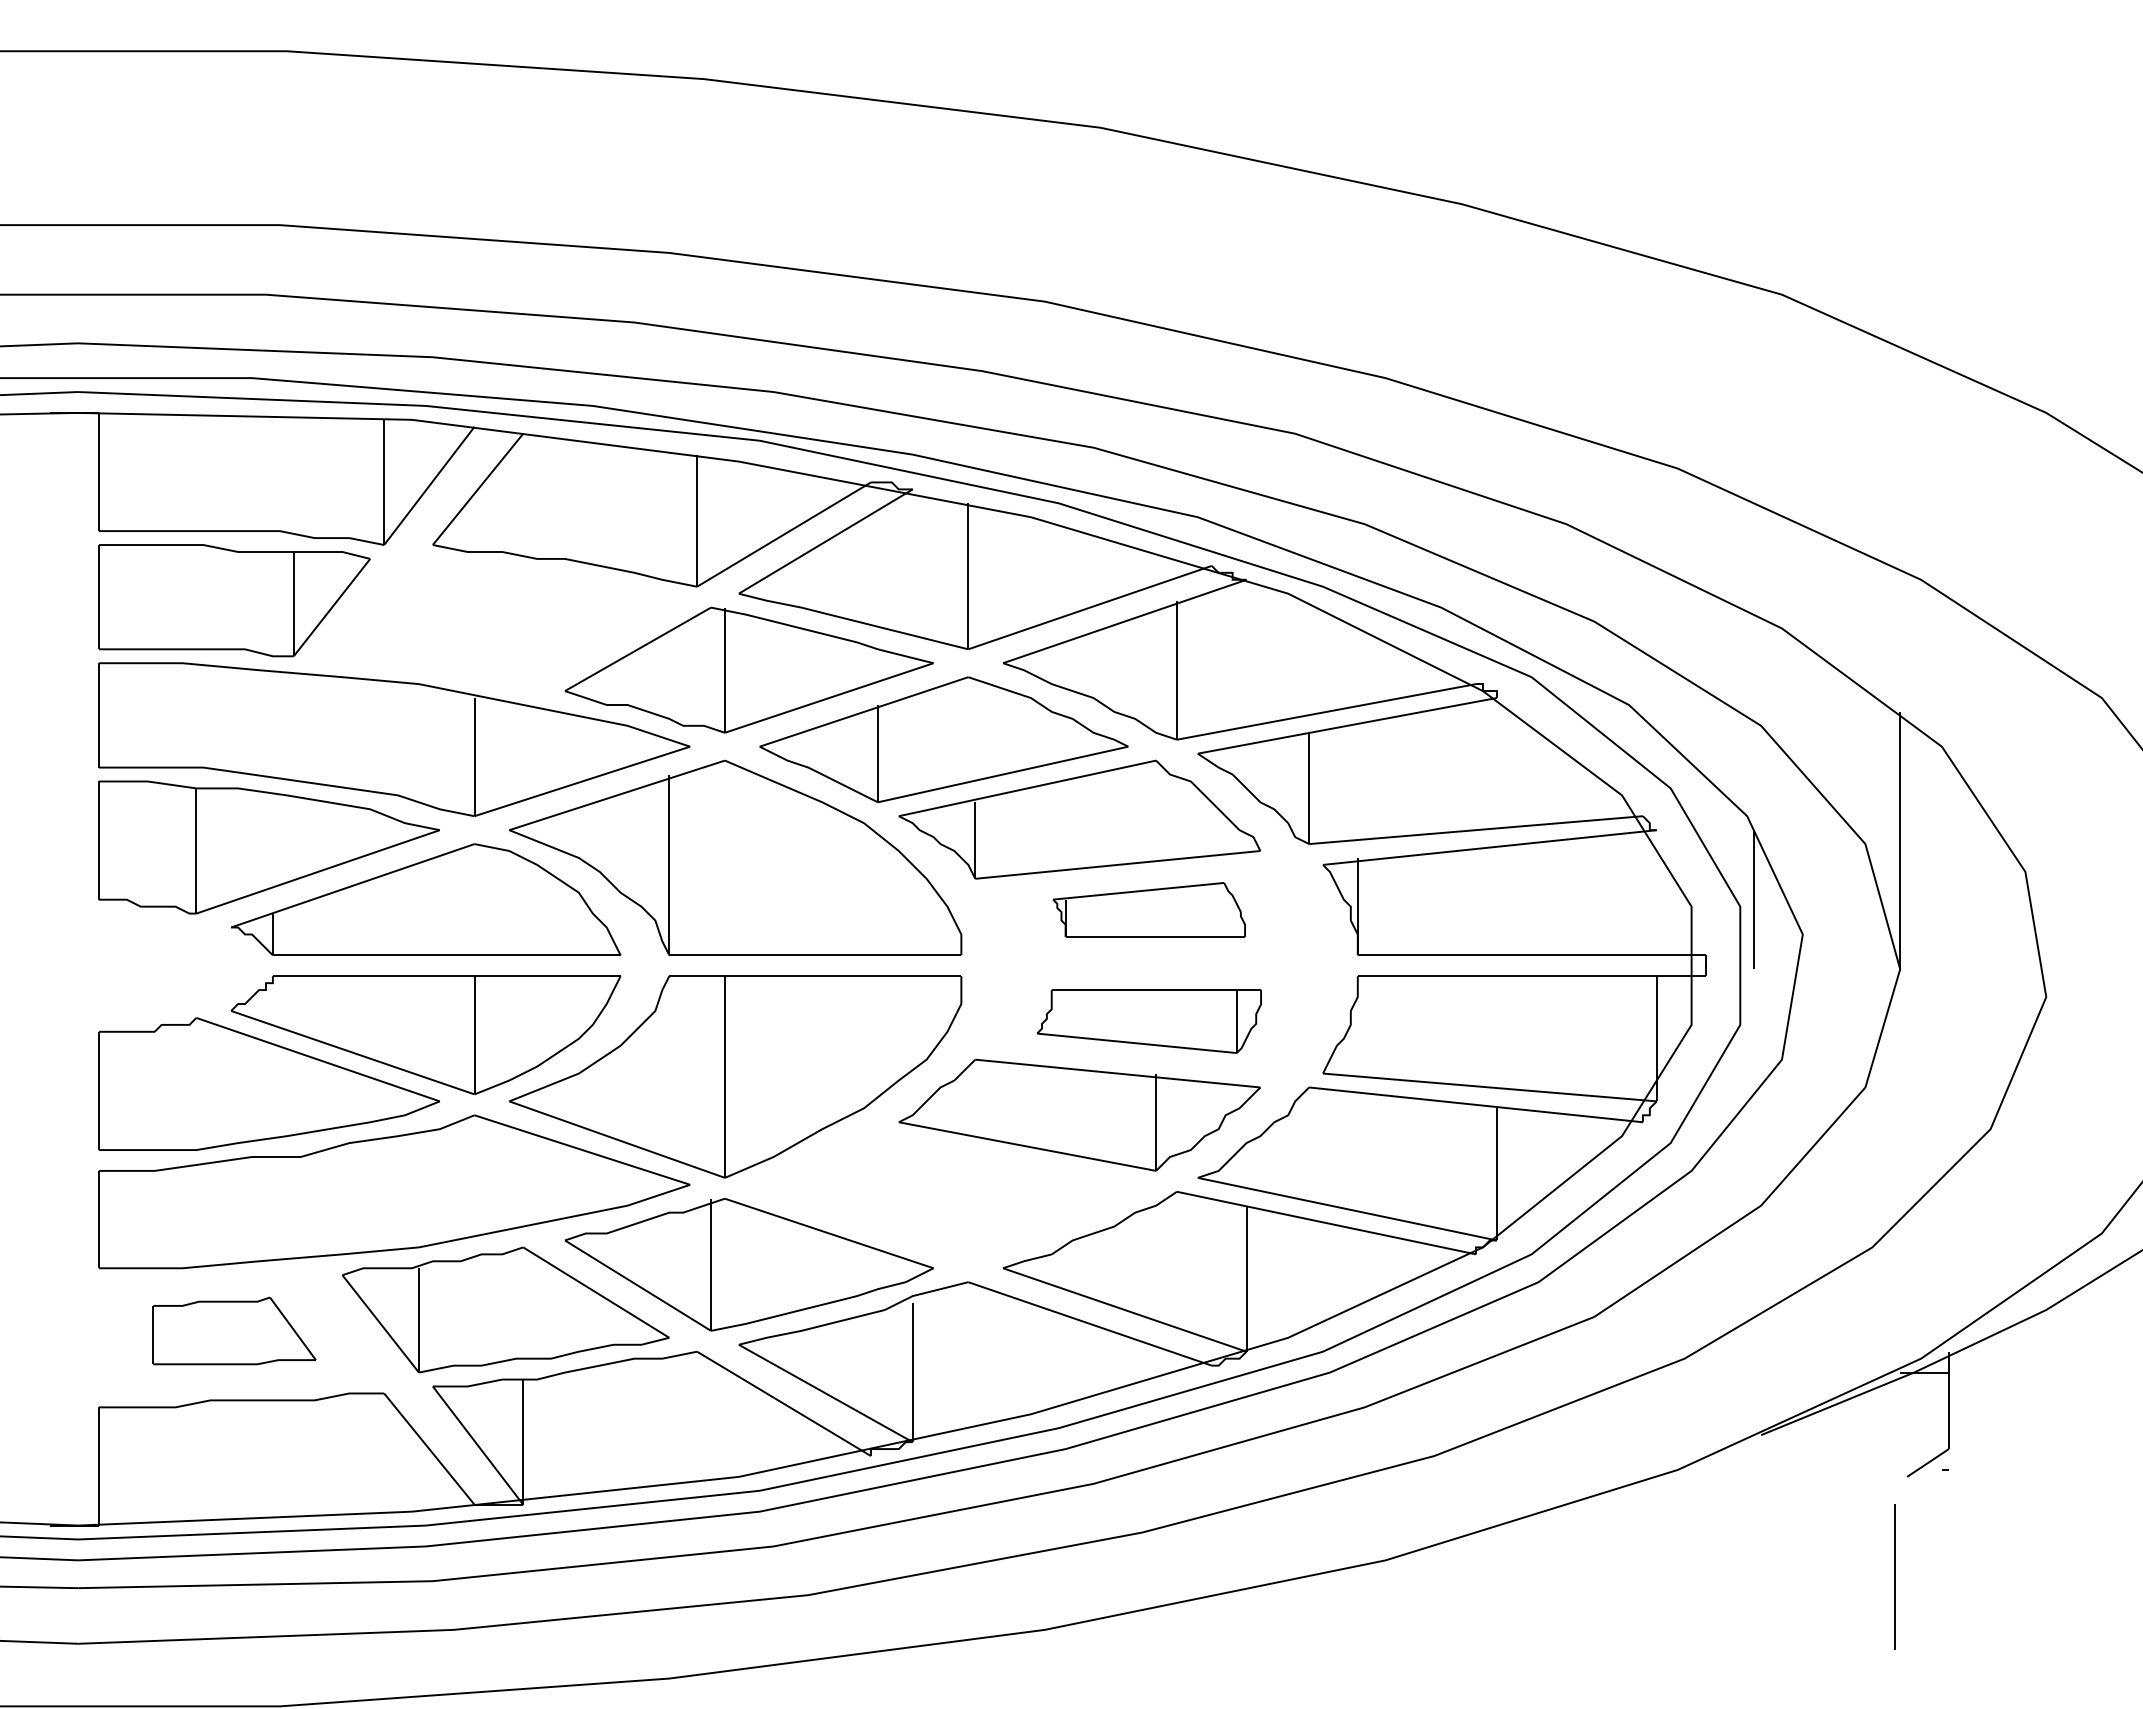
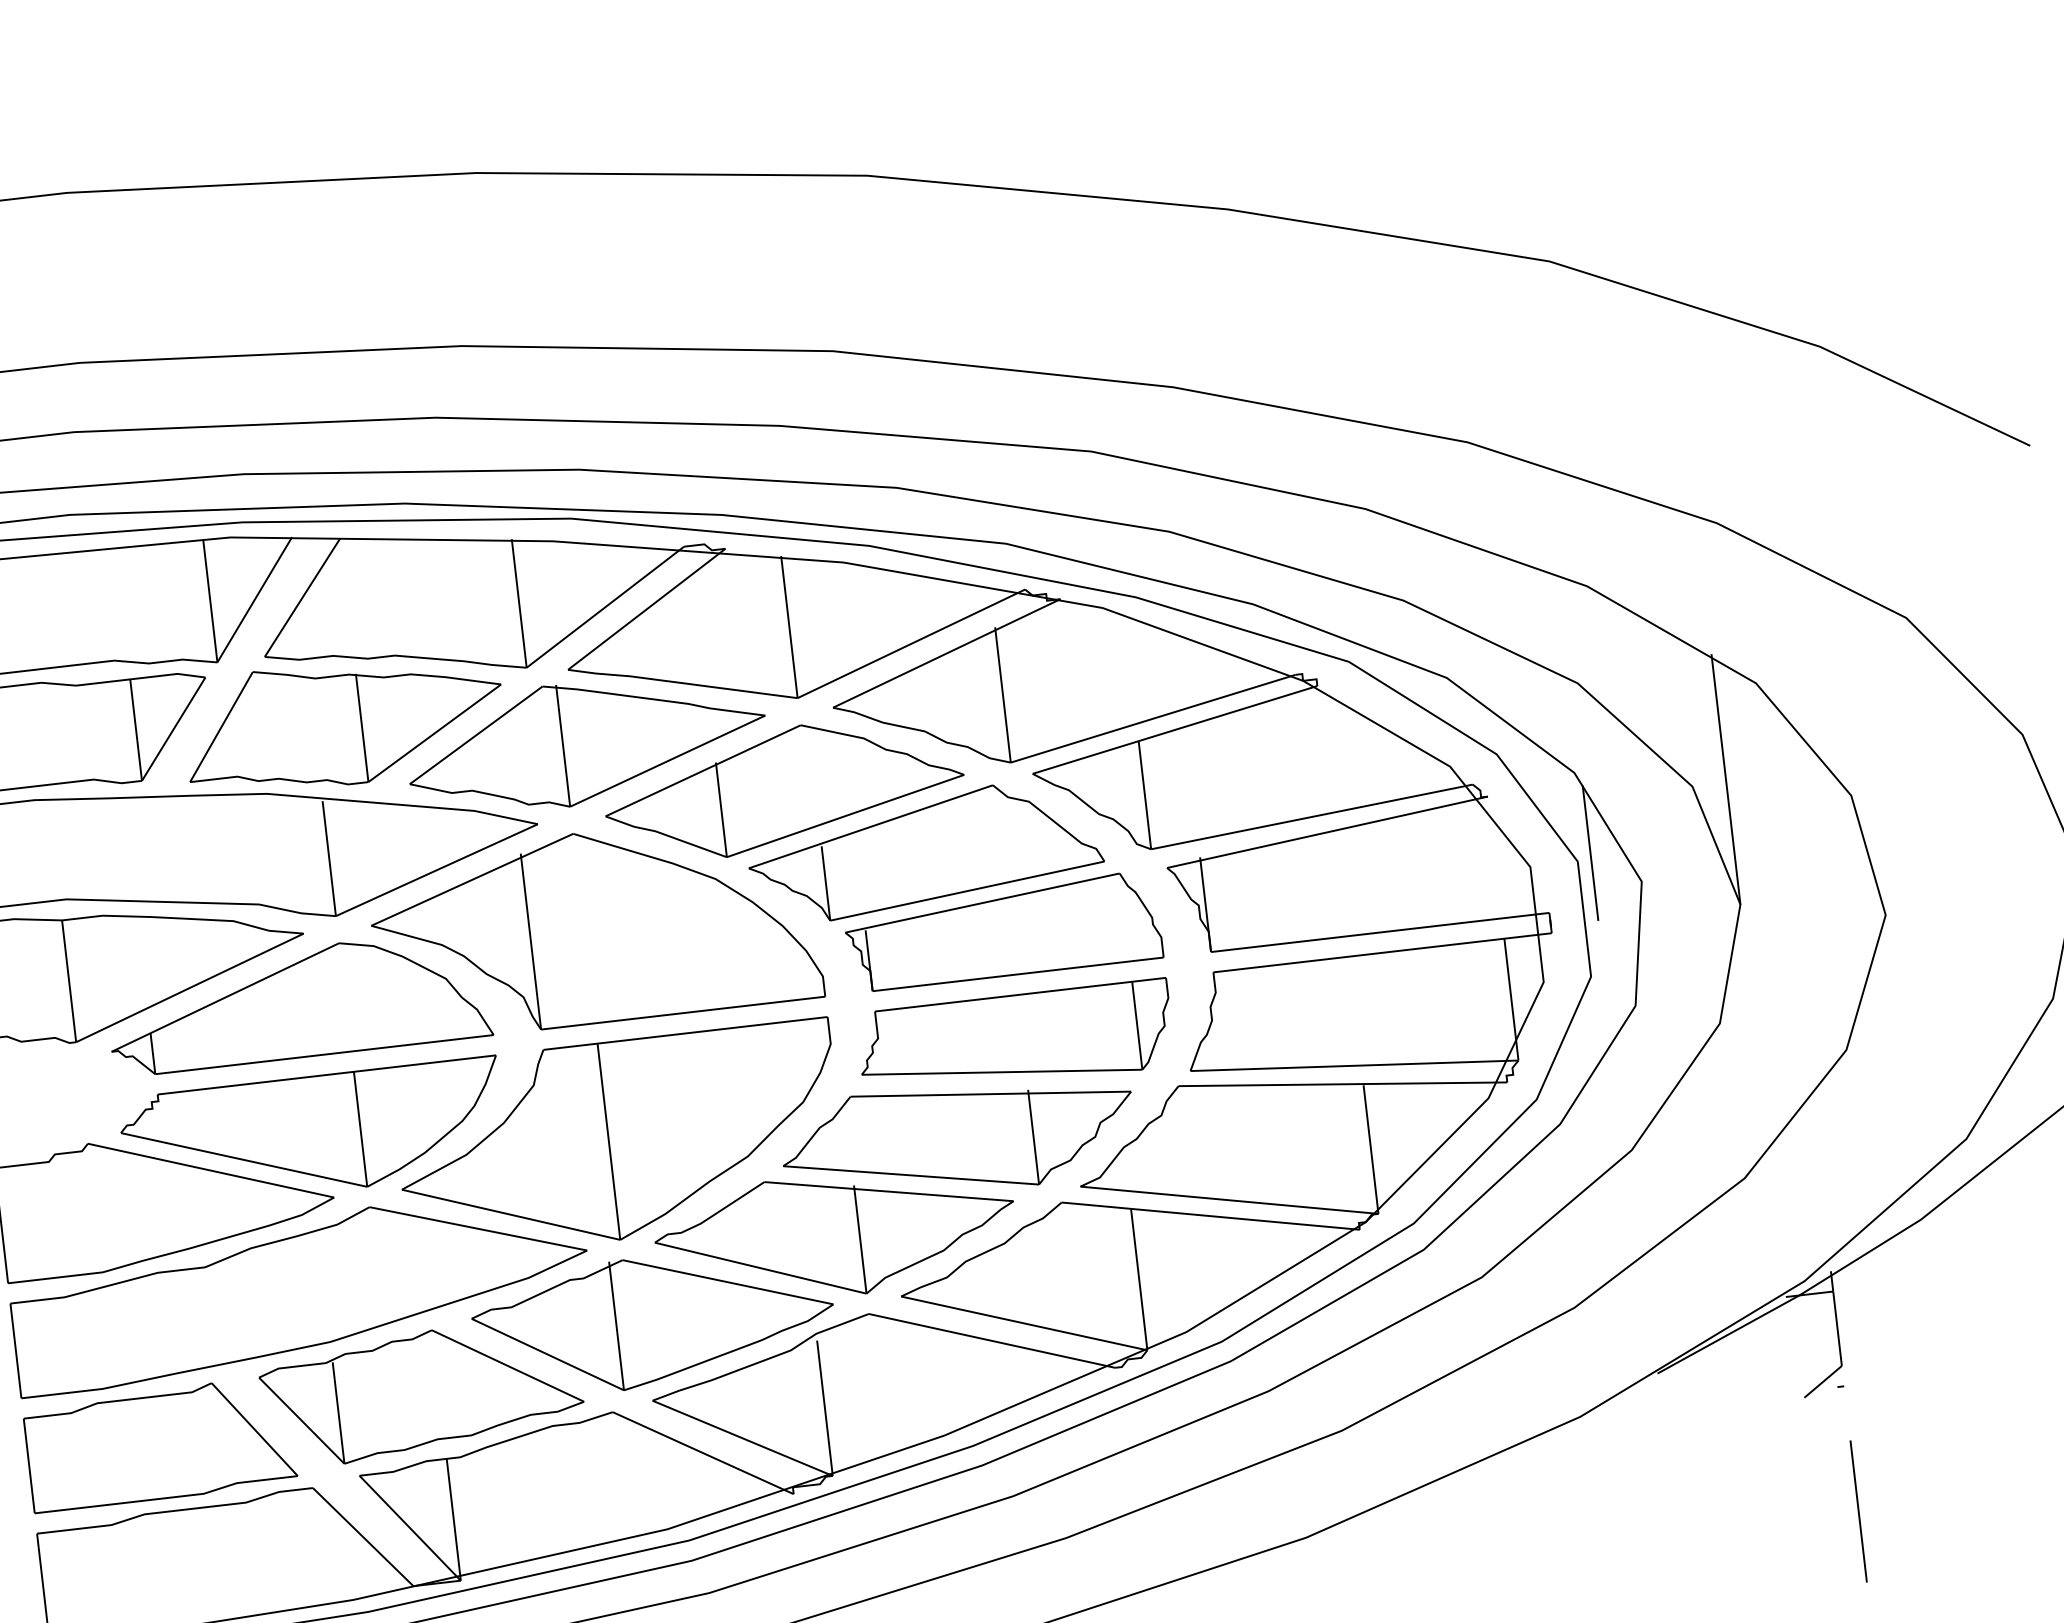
part: (505, 621) -> (344, 723), added
part: (1148, 909) -> (1002, 931), size x1.67
part: (1148, 1021) -> (1014, 1040), size x1.43
part: (943, 1198) -> (835, 1235), added
part: (234, 1330) -> (160, 1443), size x1.67
line: (1894, 1576) -> (1858, 1511), moved

